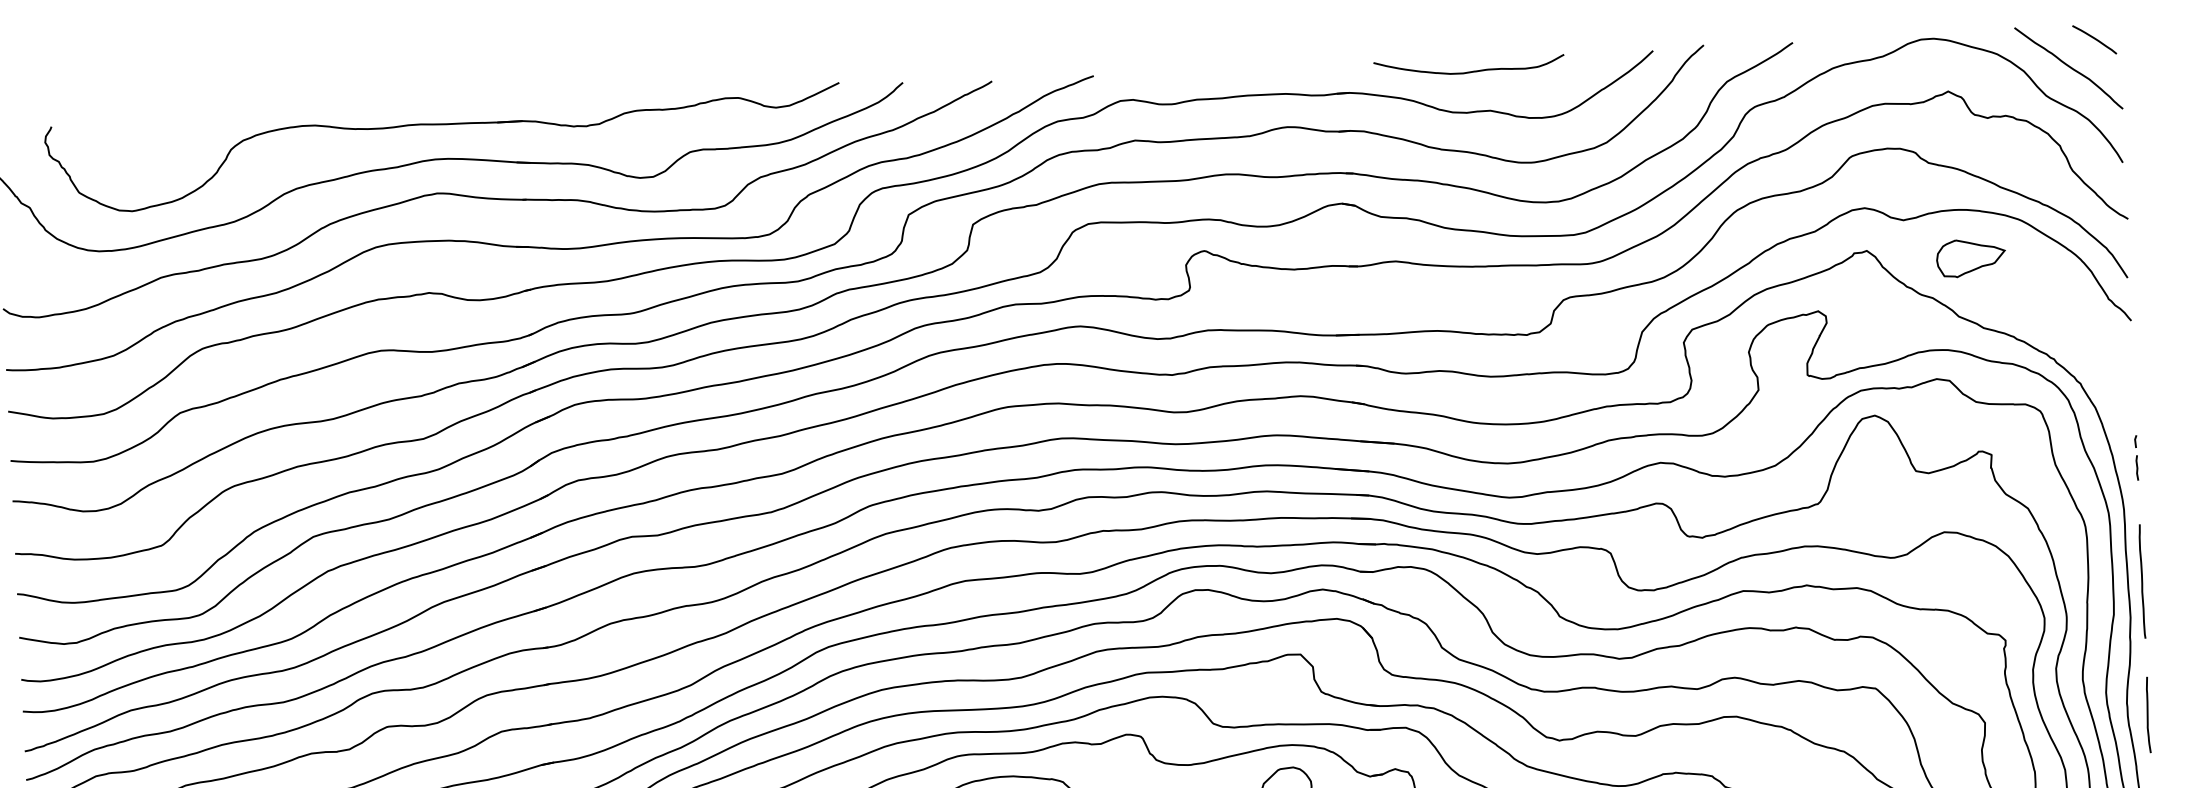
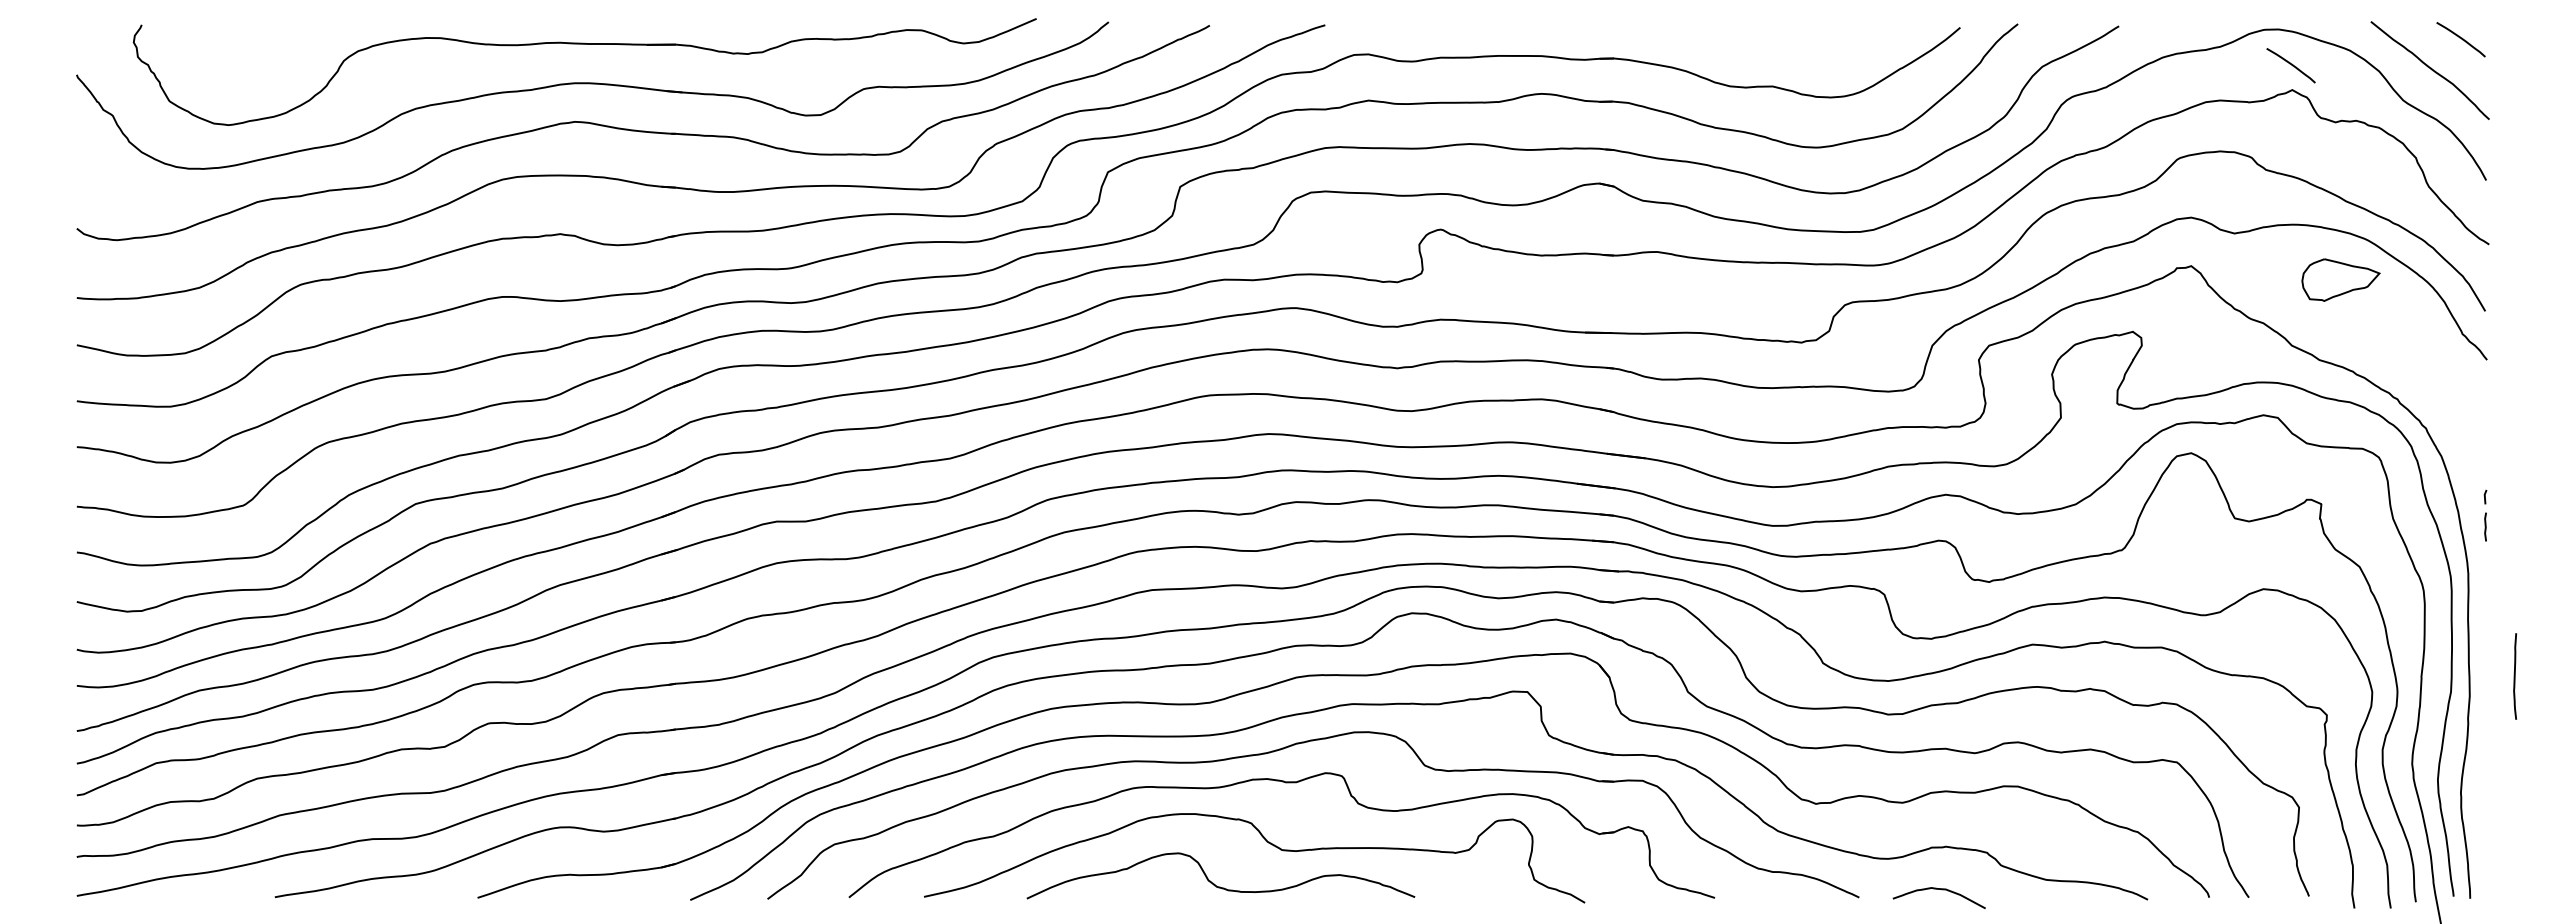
curve: (1945, 69) -> (2290, 64), added
curve: (1470, 71) -> (1752, 40), removed
part: (1970, 257) -> (2340, 279), moved
line: (2141, 581) -> (2484, 655), removed
curve: (2148, 715) -> (2515, 676), moved

